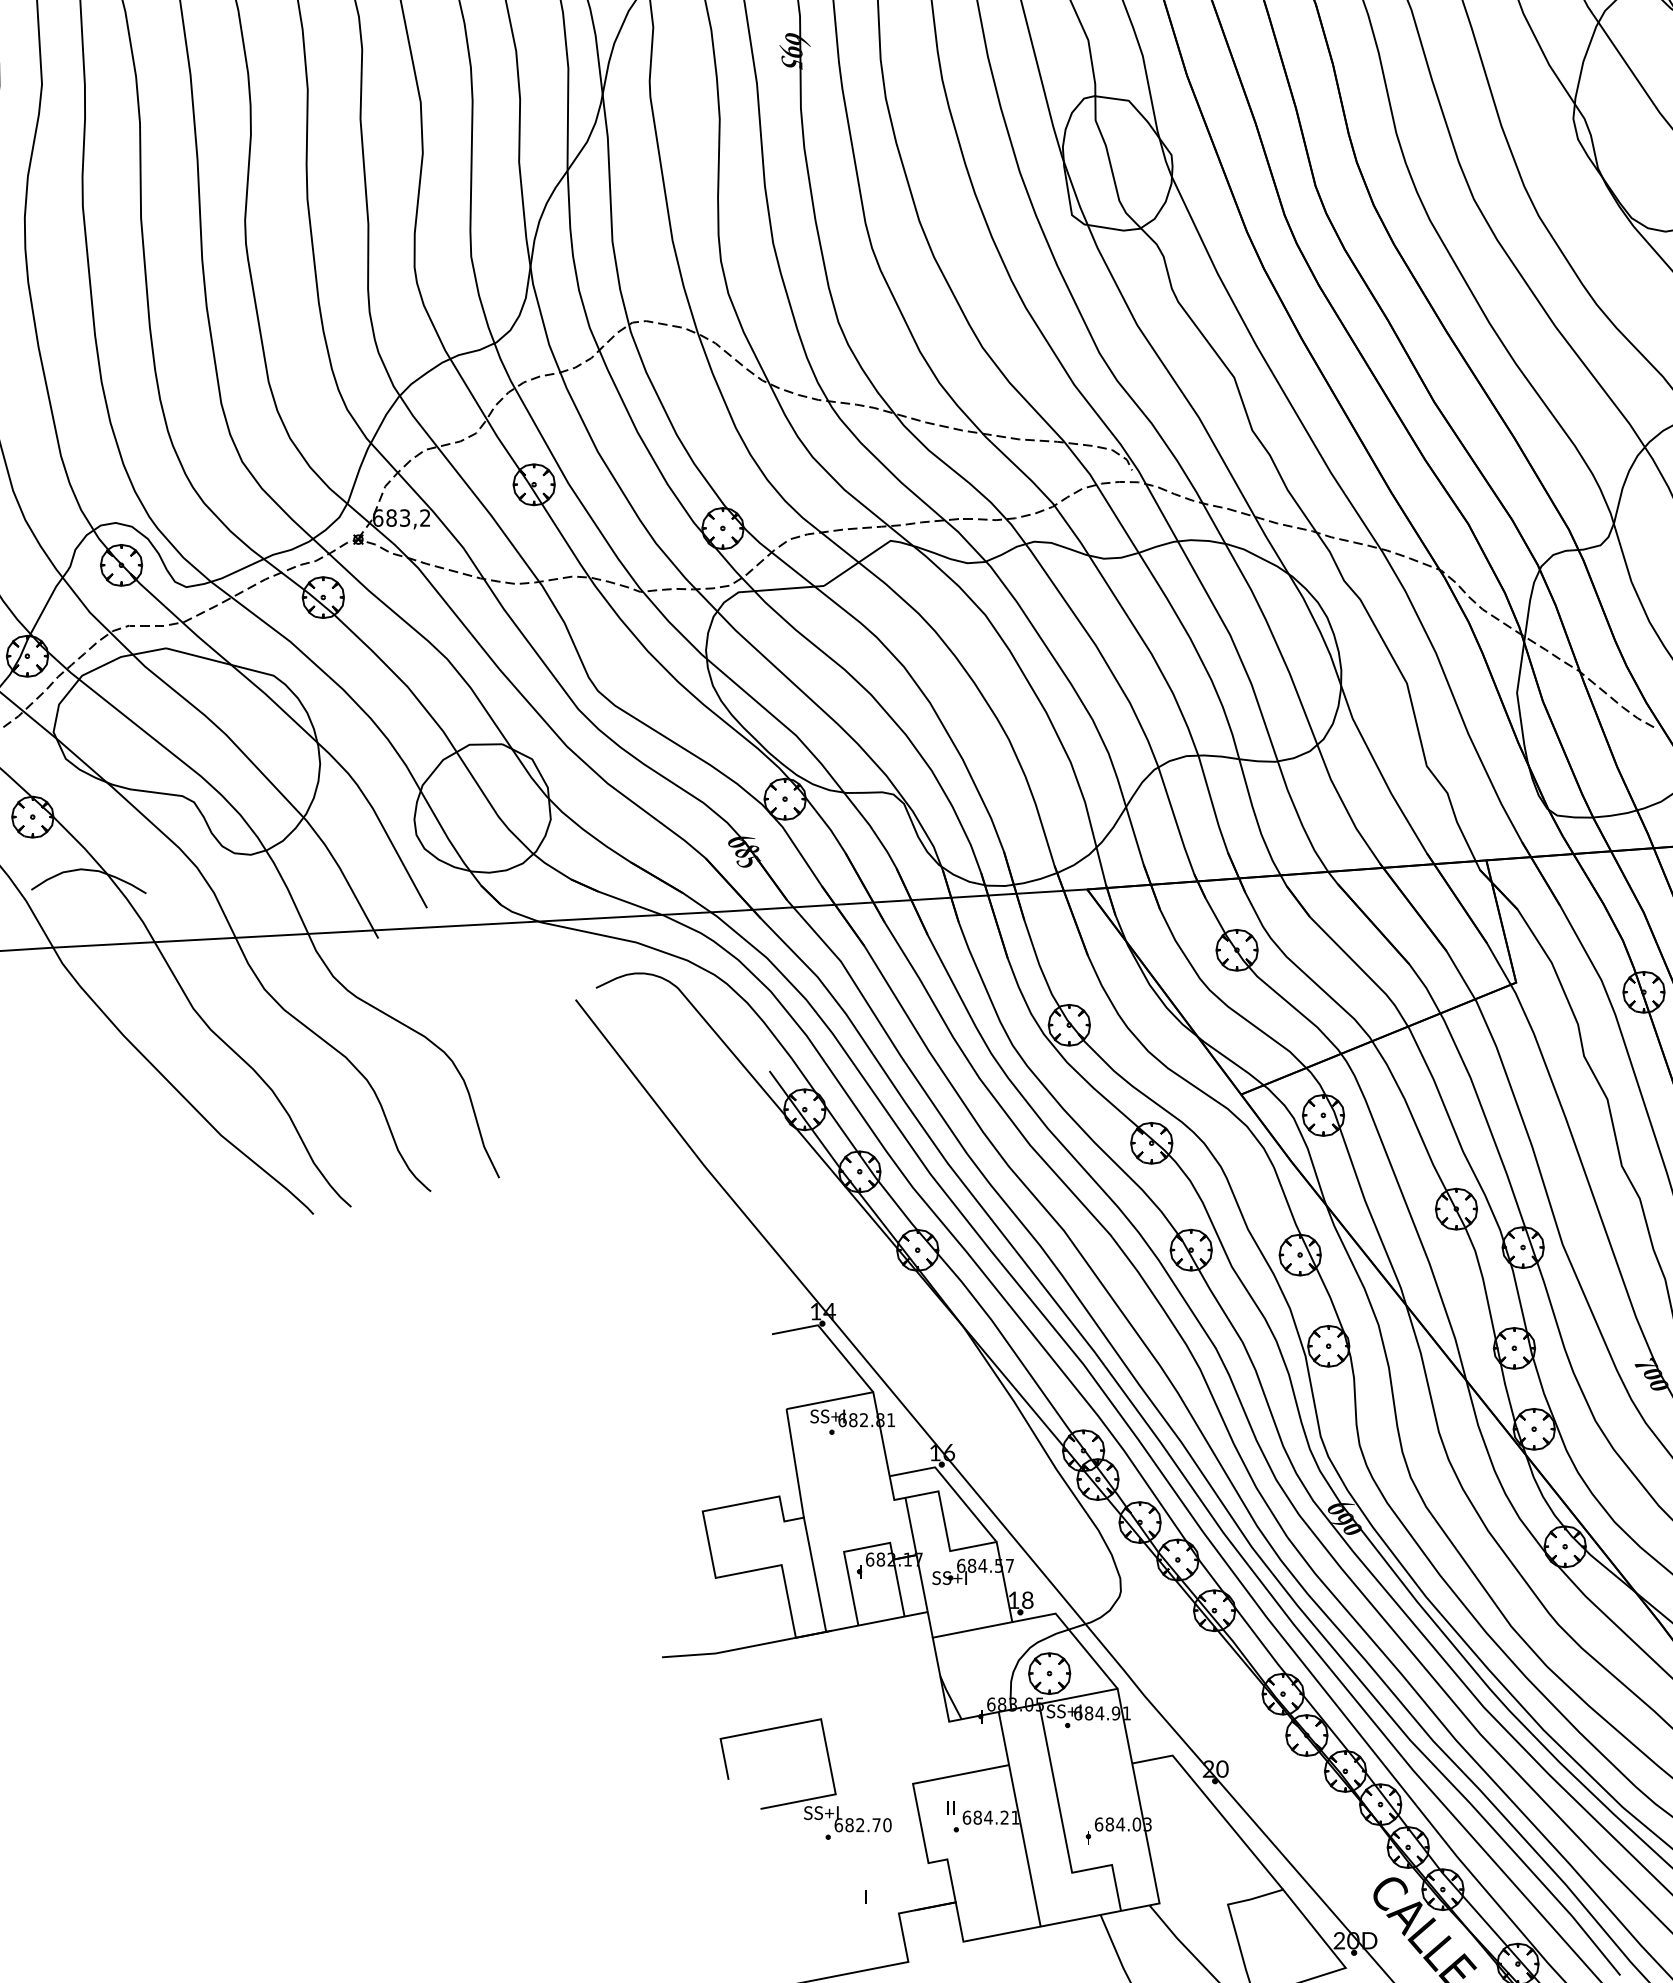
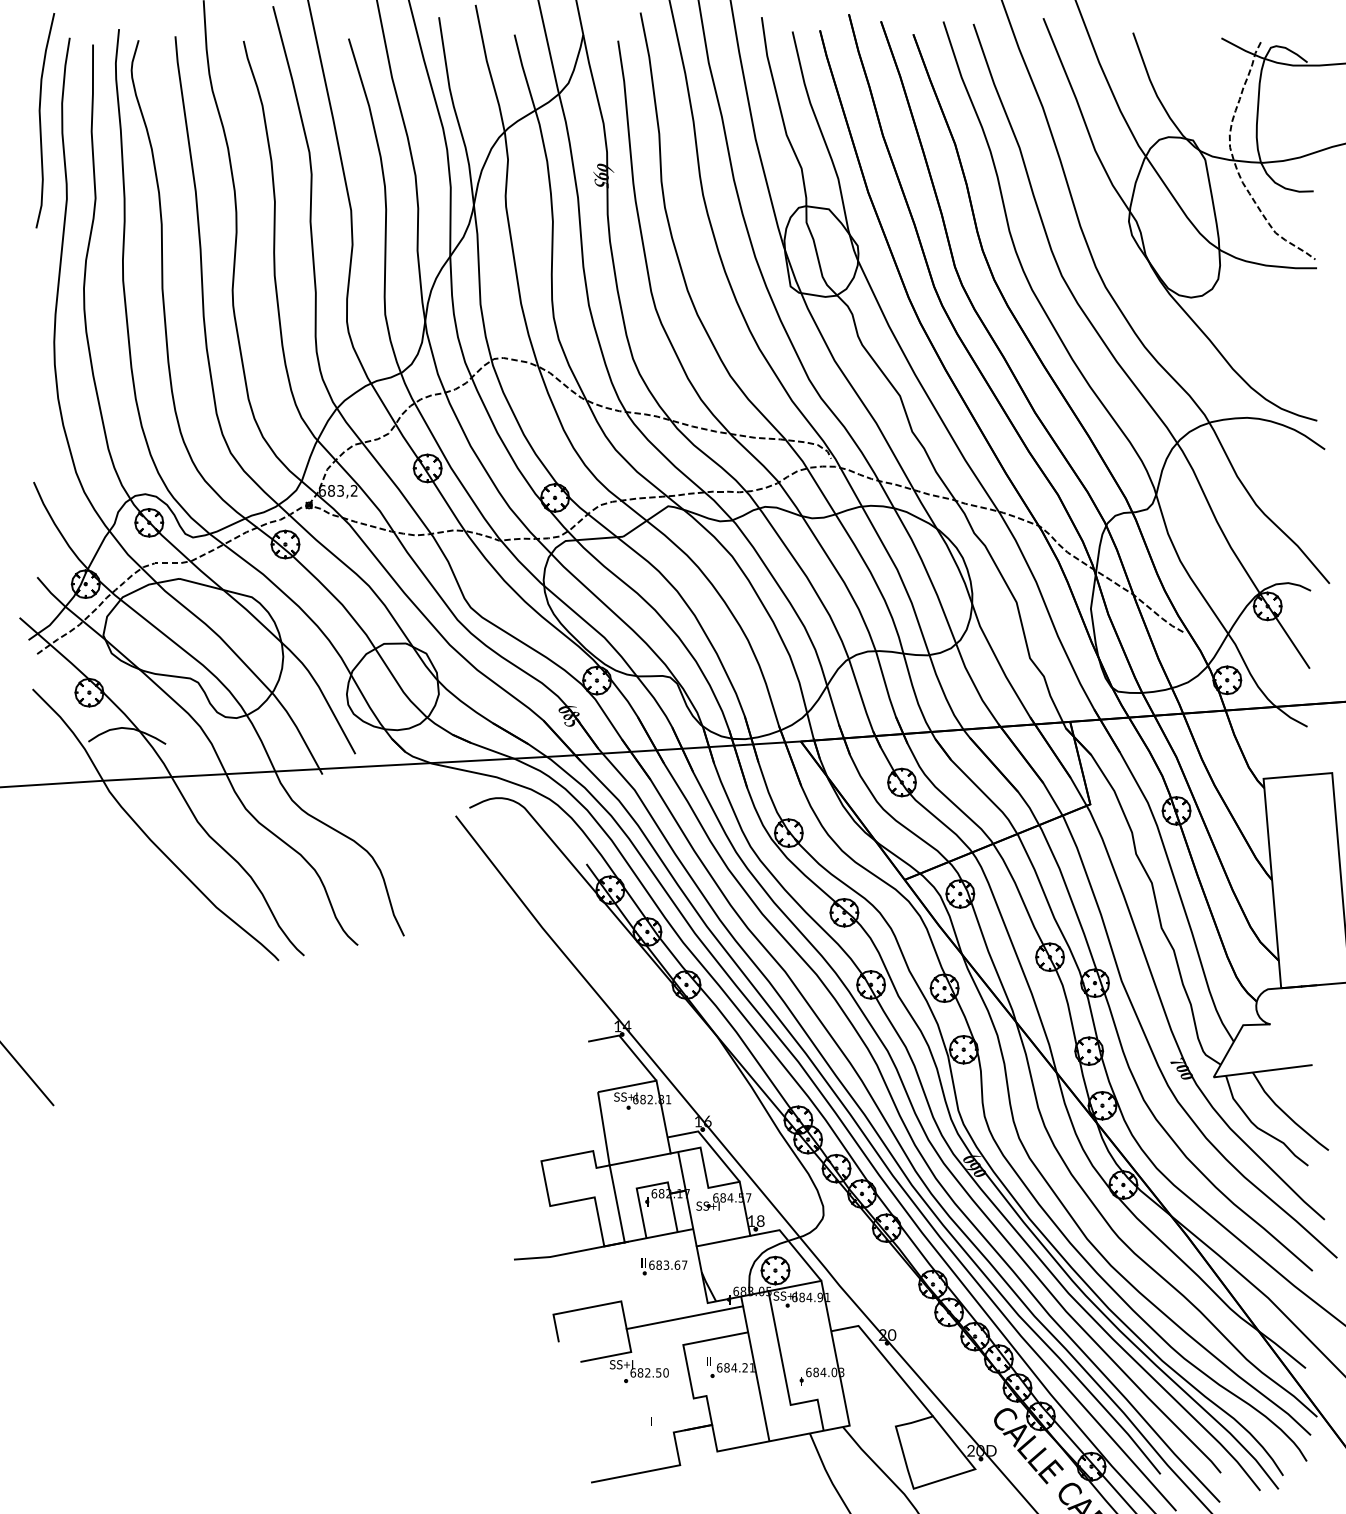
line: (848, 1508) -> (639, 1159), added
part: (885, 1667) -> (664, 1266), added
line: (914, 1743) -> (684, 1317), added
text: (876, 1824) -> (658, 1372), 682.70 -> 682.50

